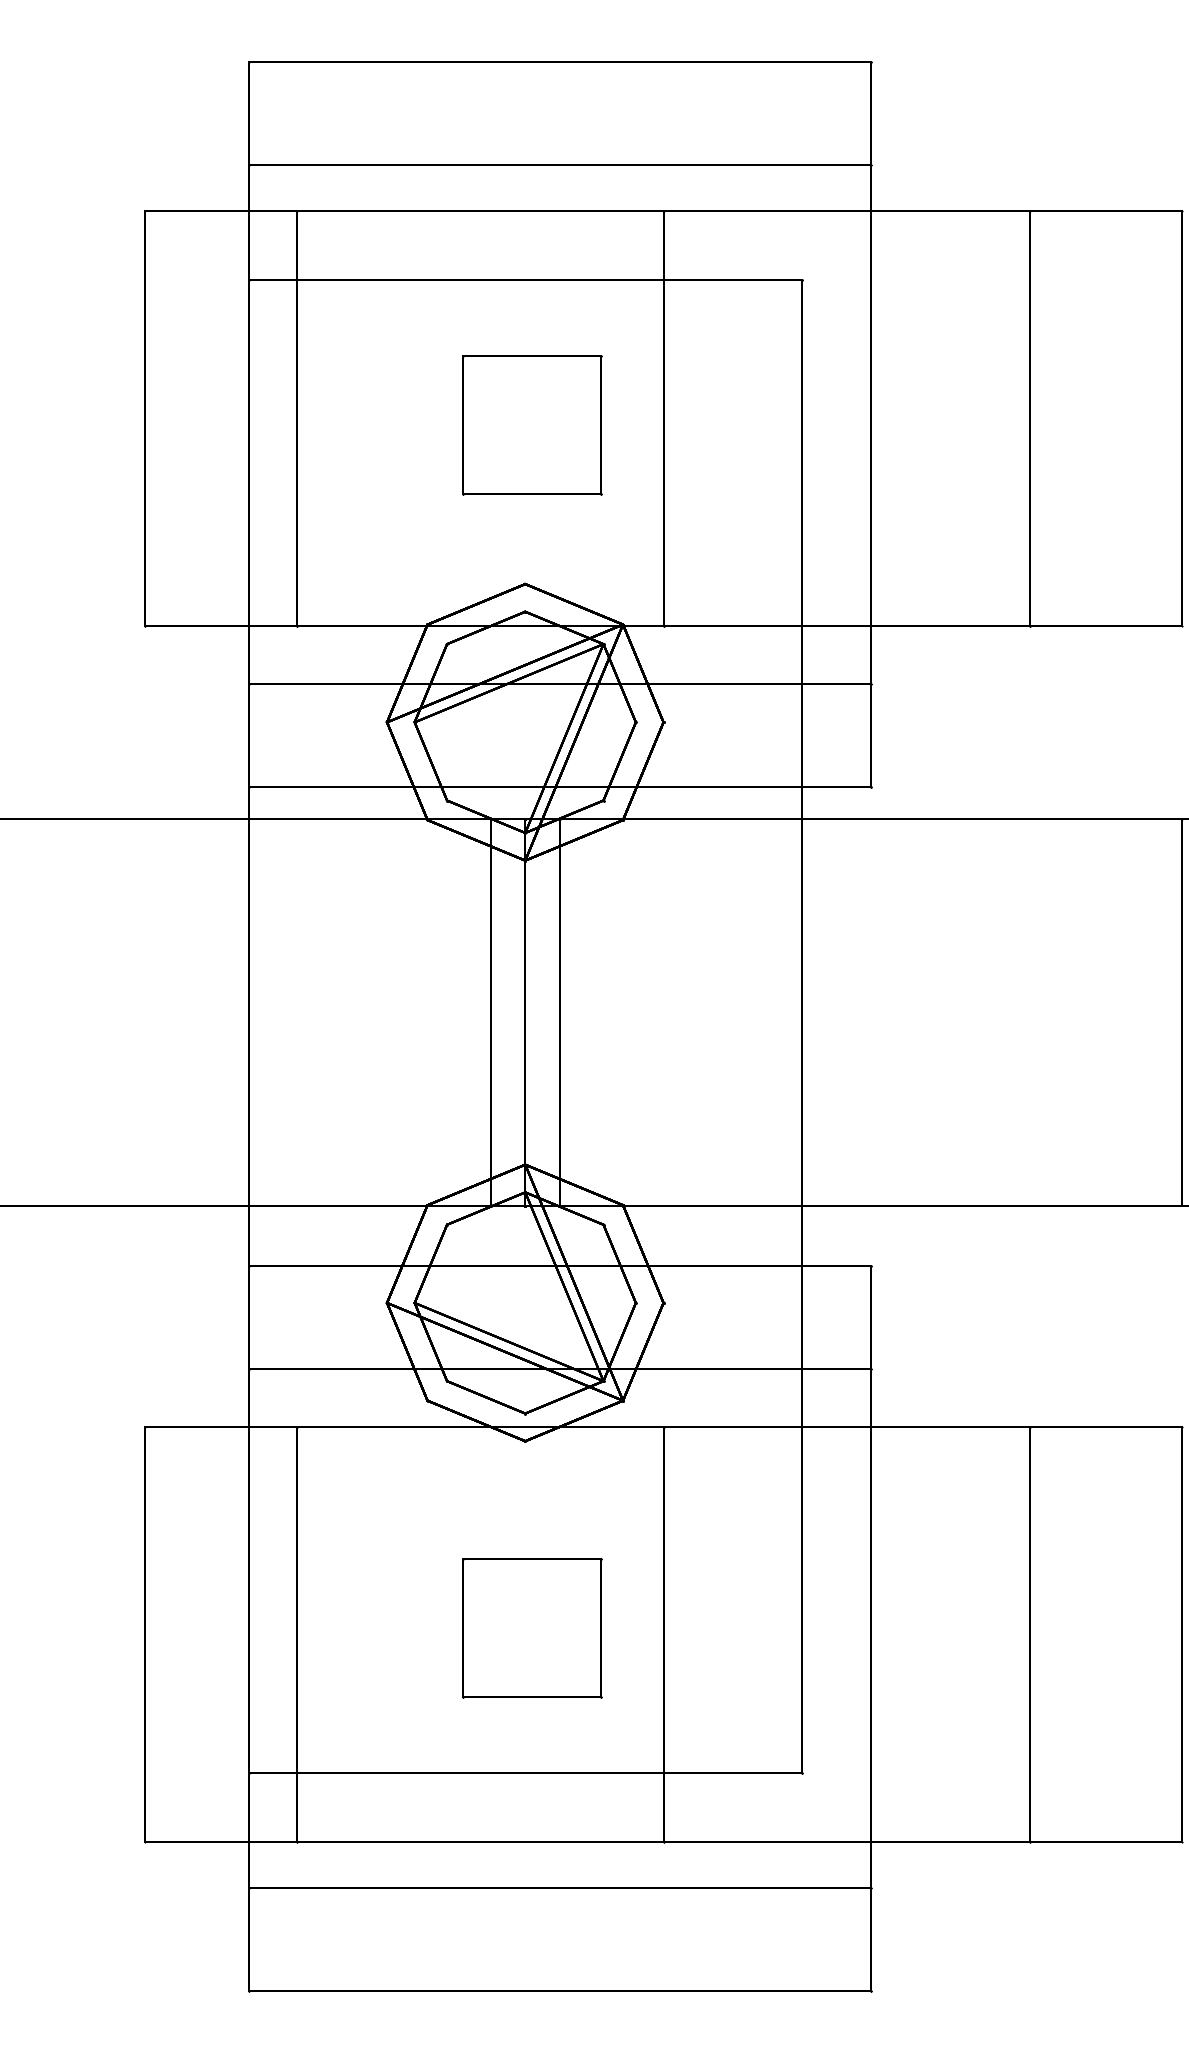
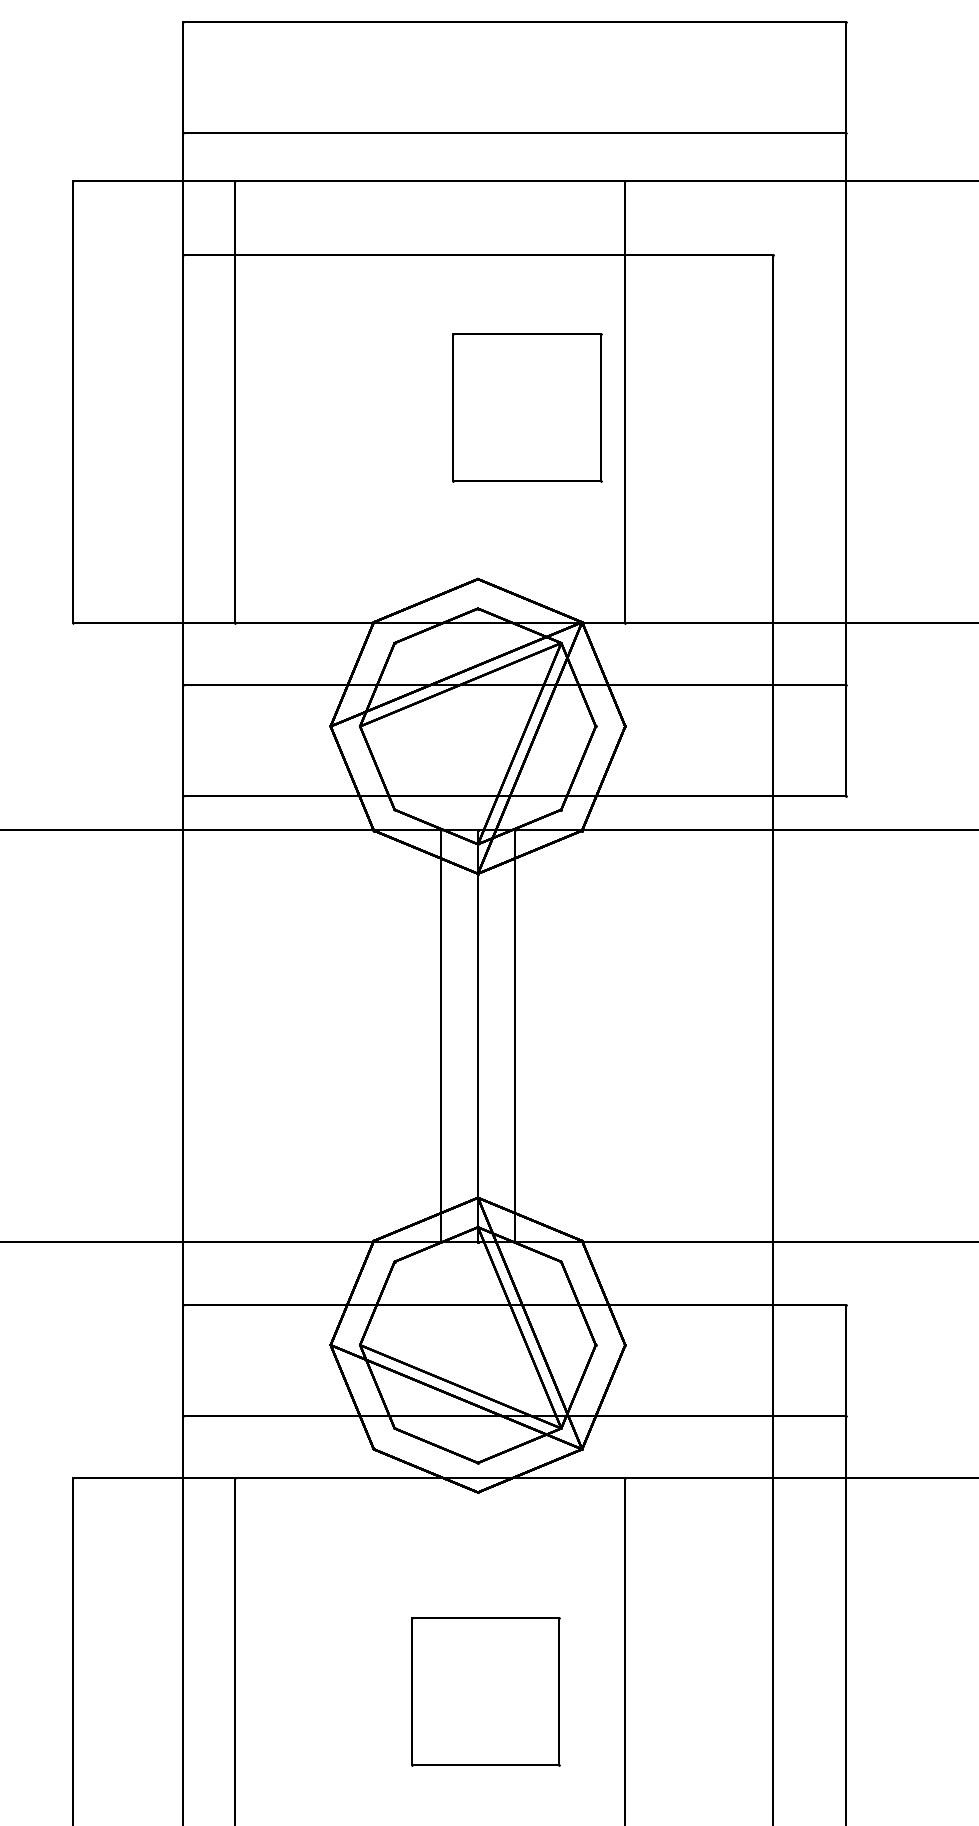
part: (532, 425) -> (527, 407), moved

